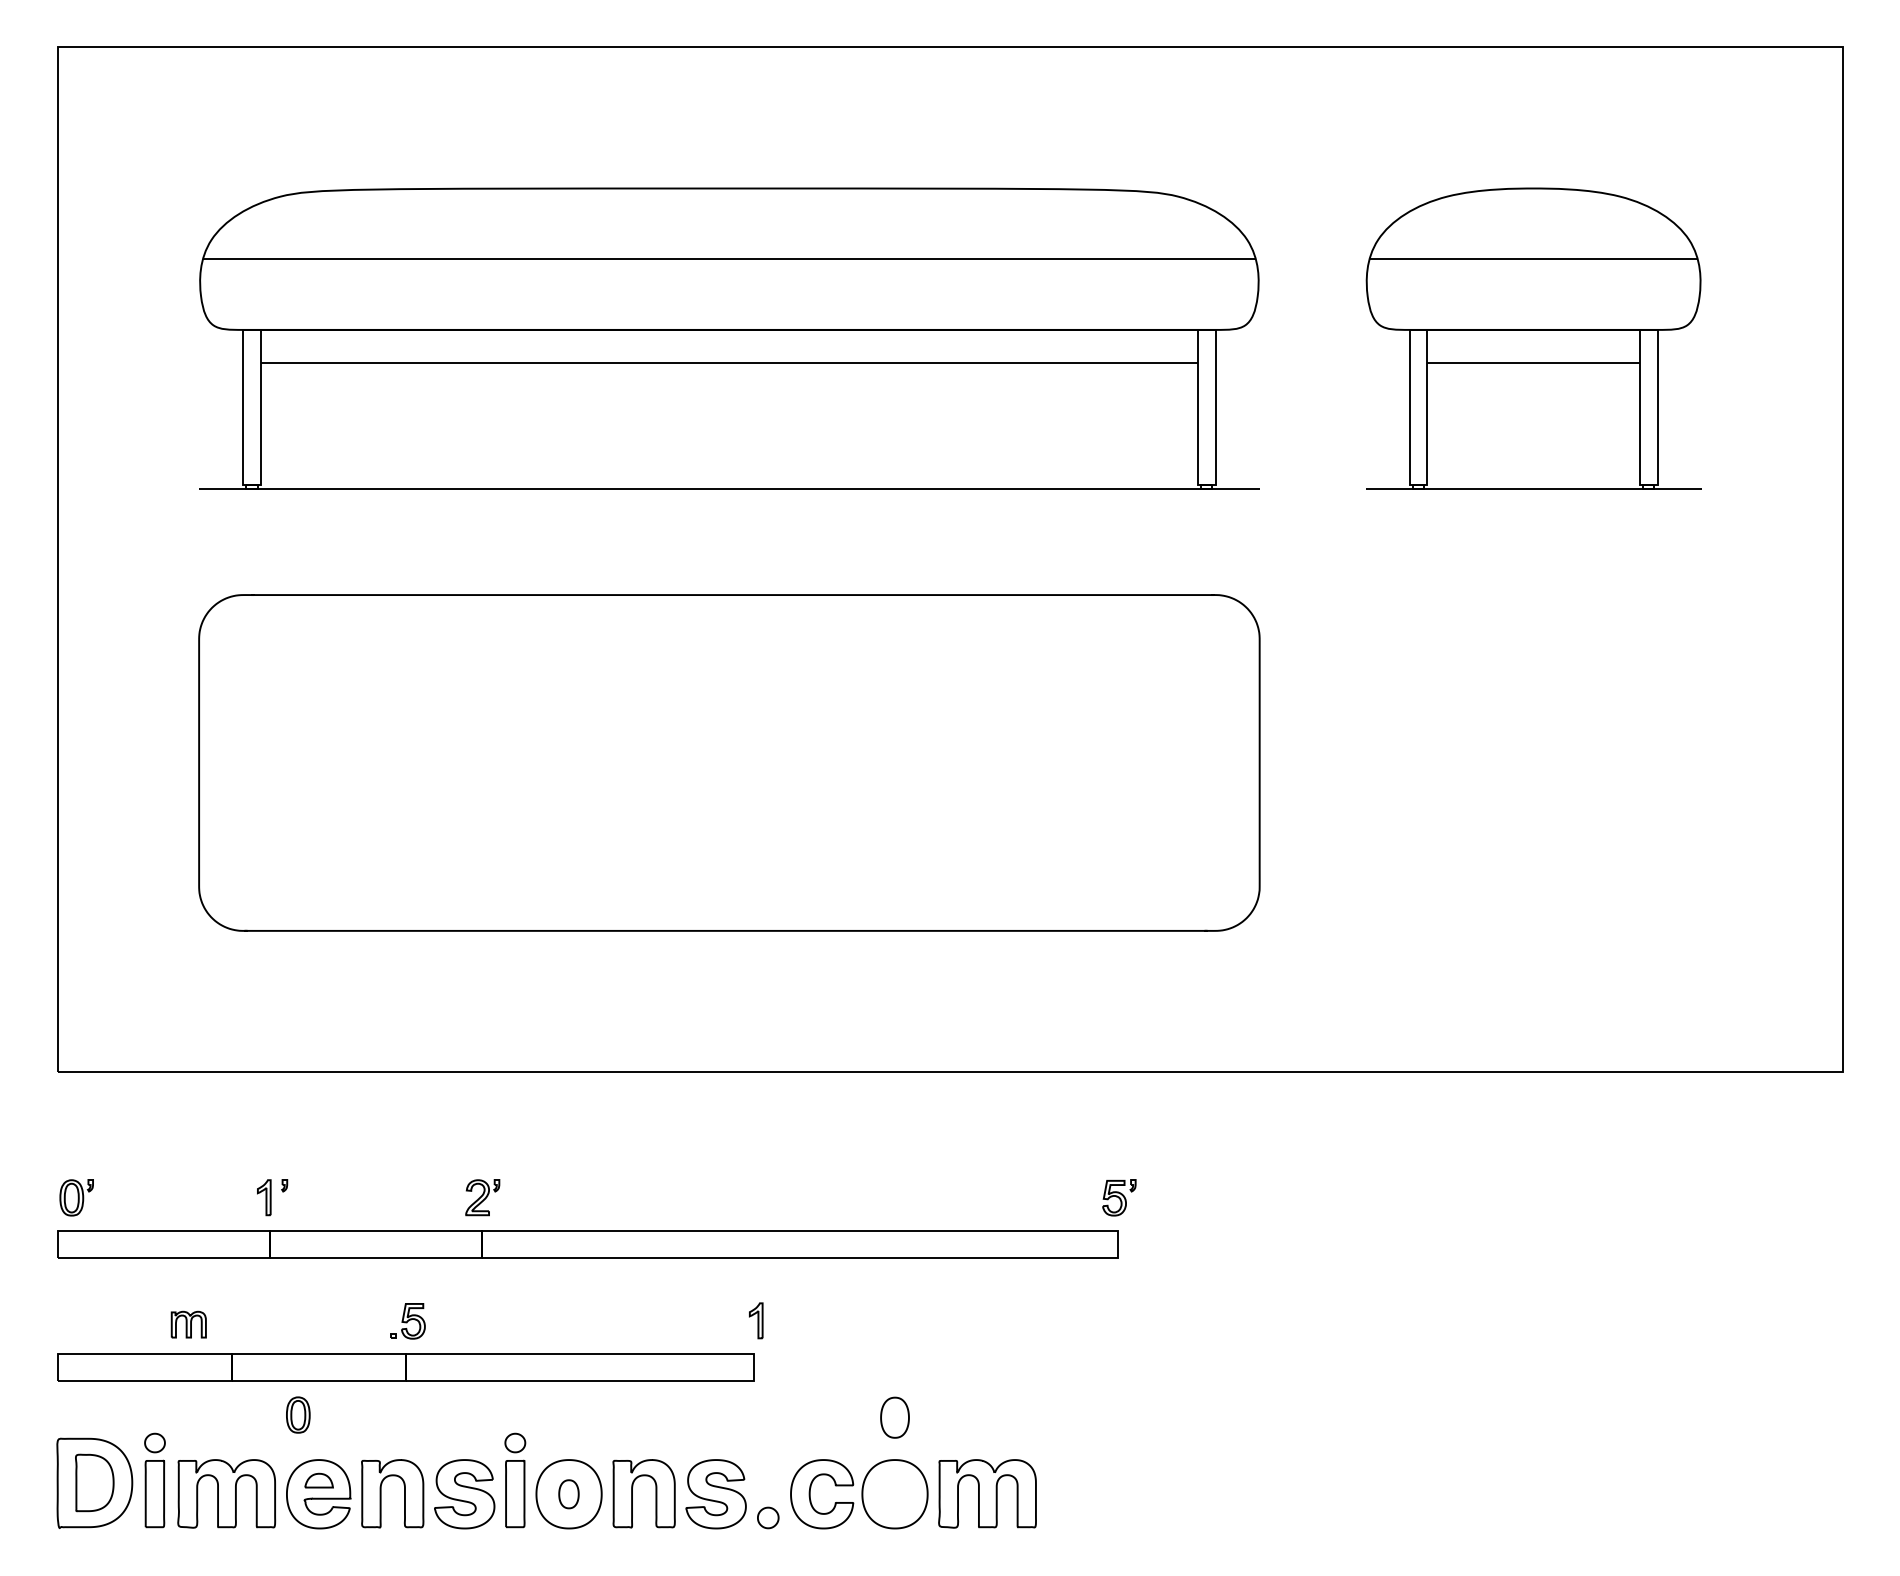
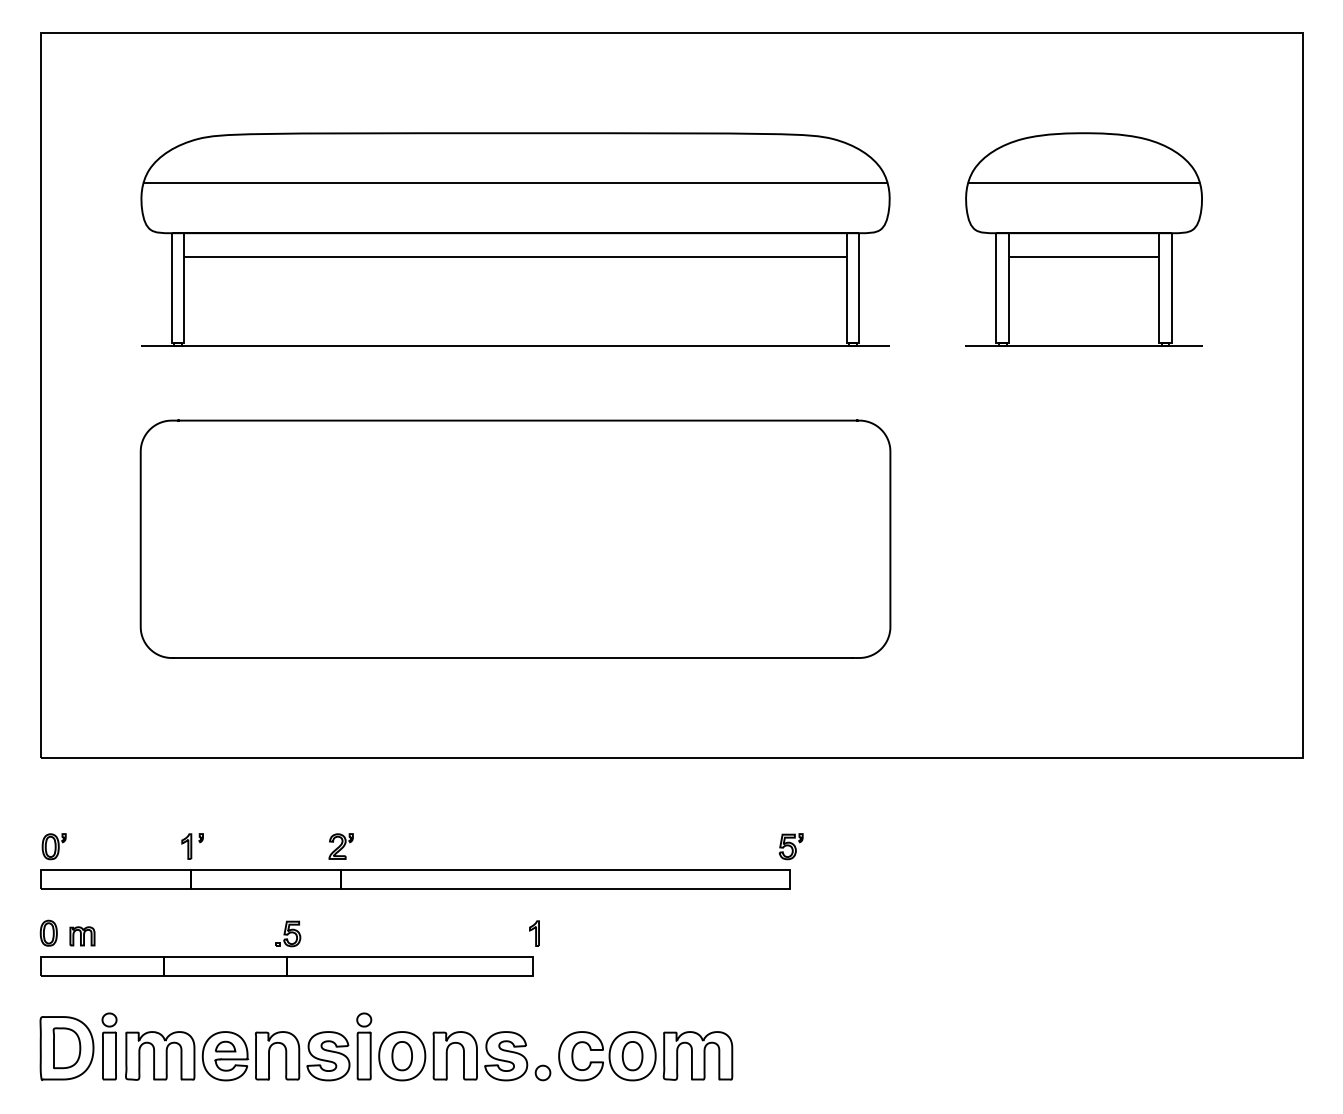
part: (188, 1324) -> (82, 936), moved
part: (297, 1414) -> (48, 932), moved
part: (894, 1418) -> (632, 1056), moved
part: (568, 1494) -> (401, 1056), size x1.43

